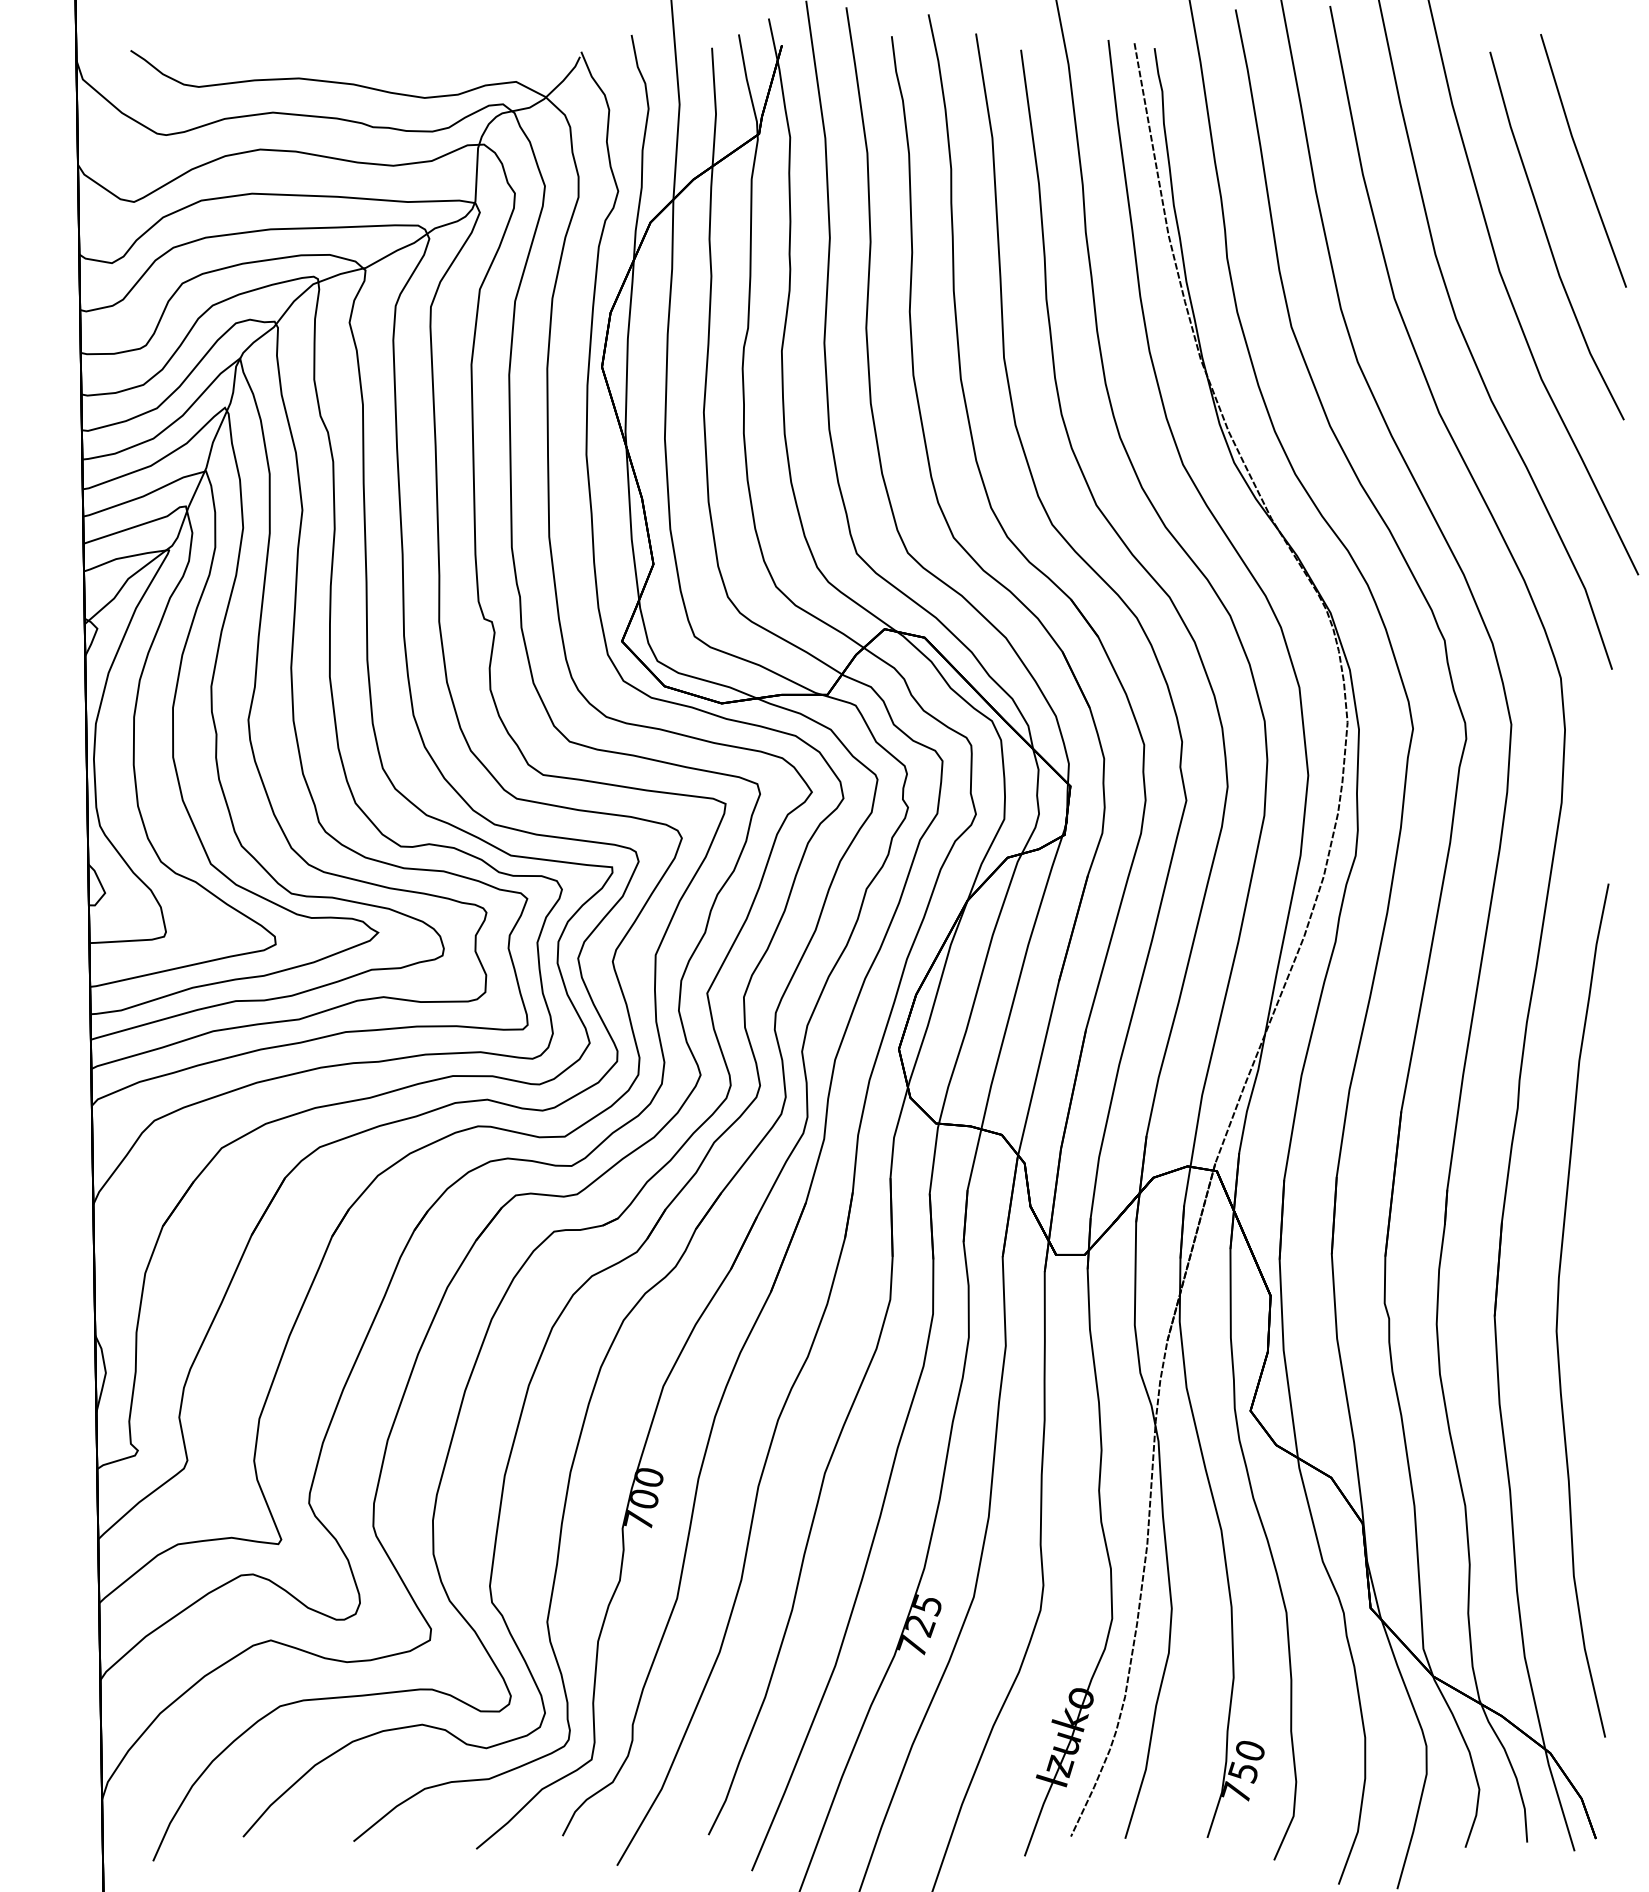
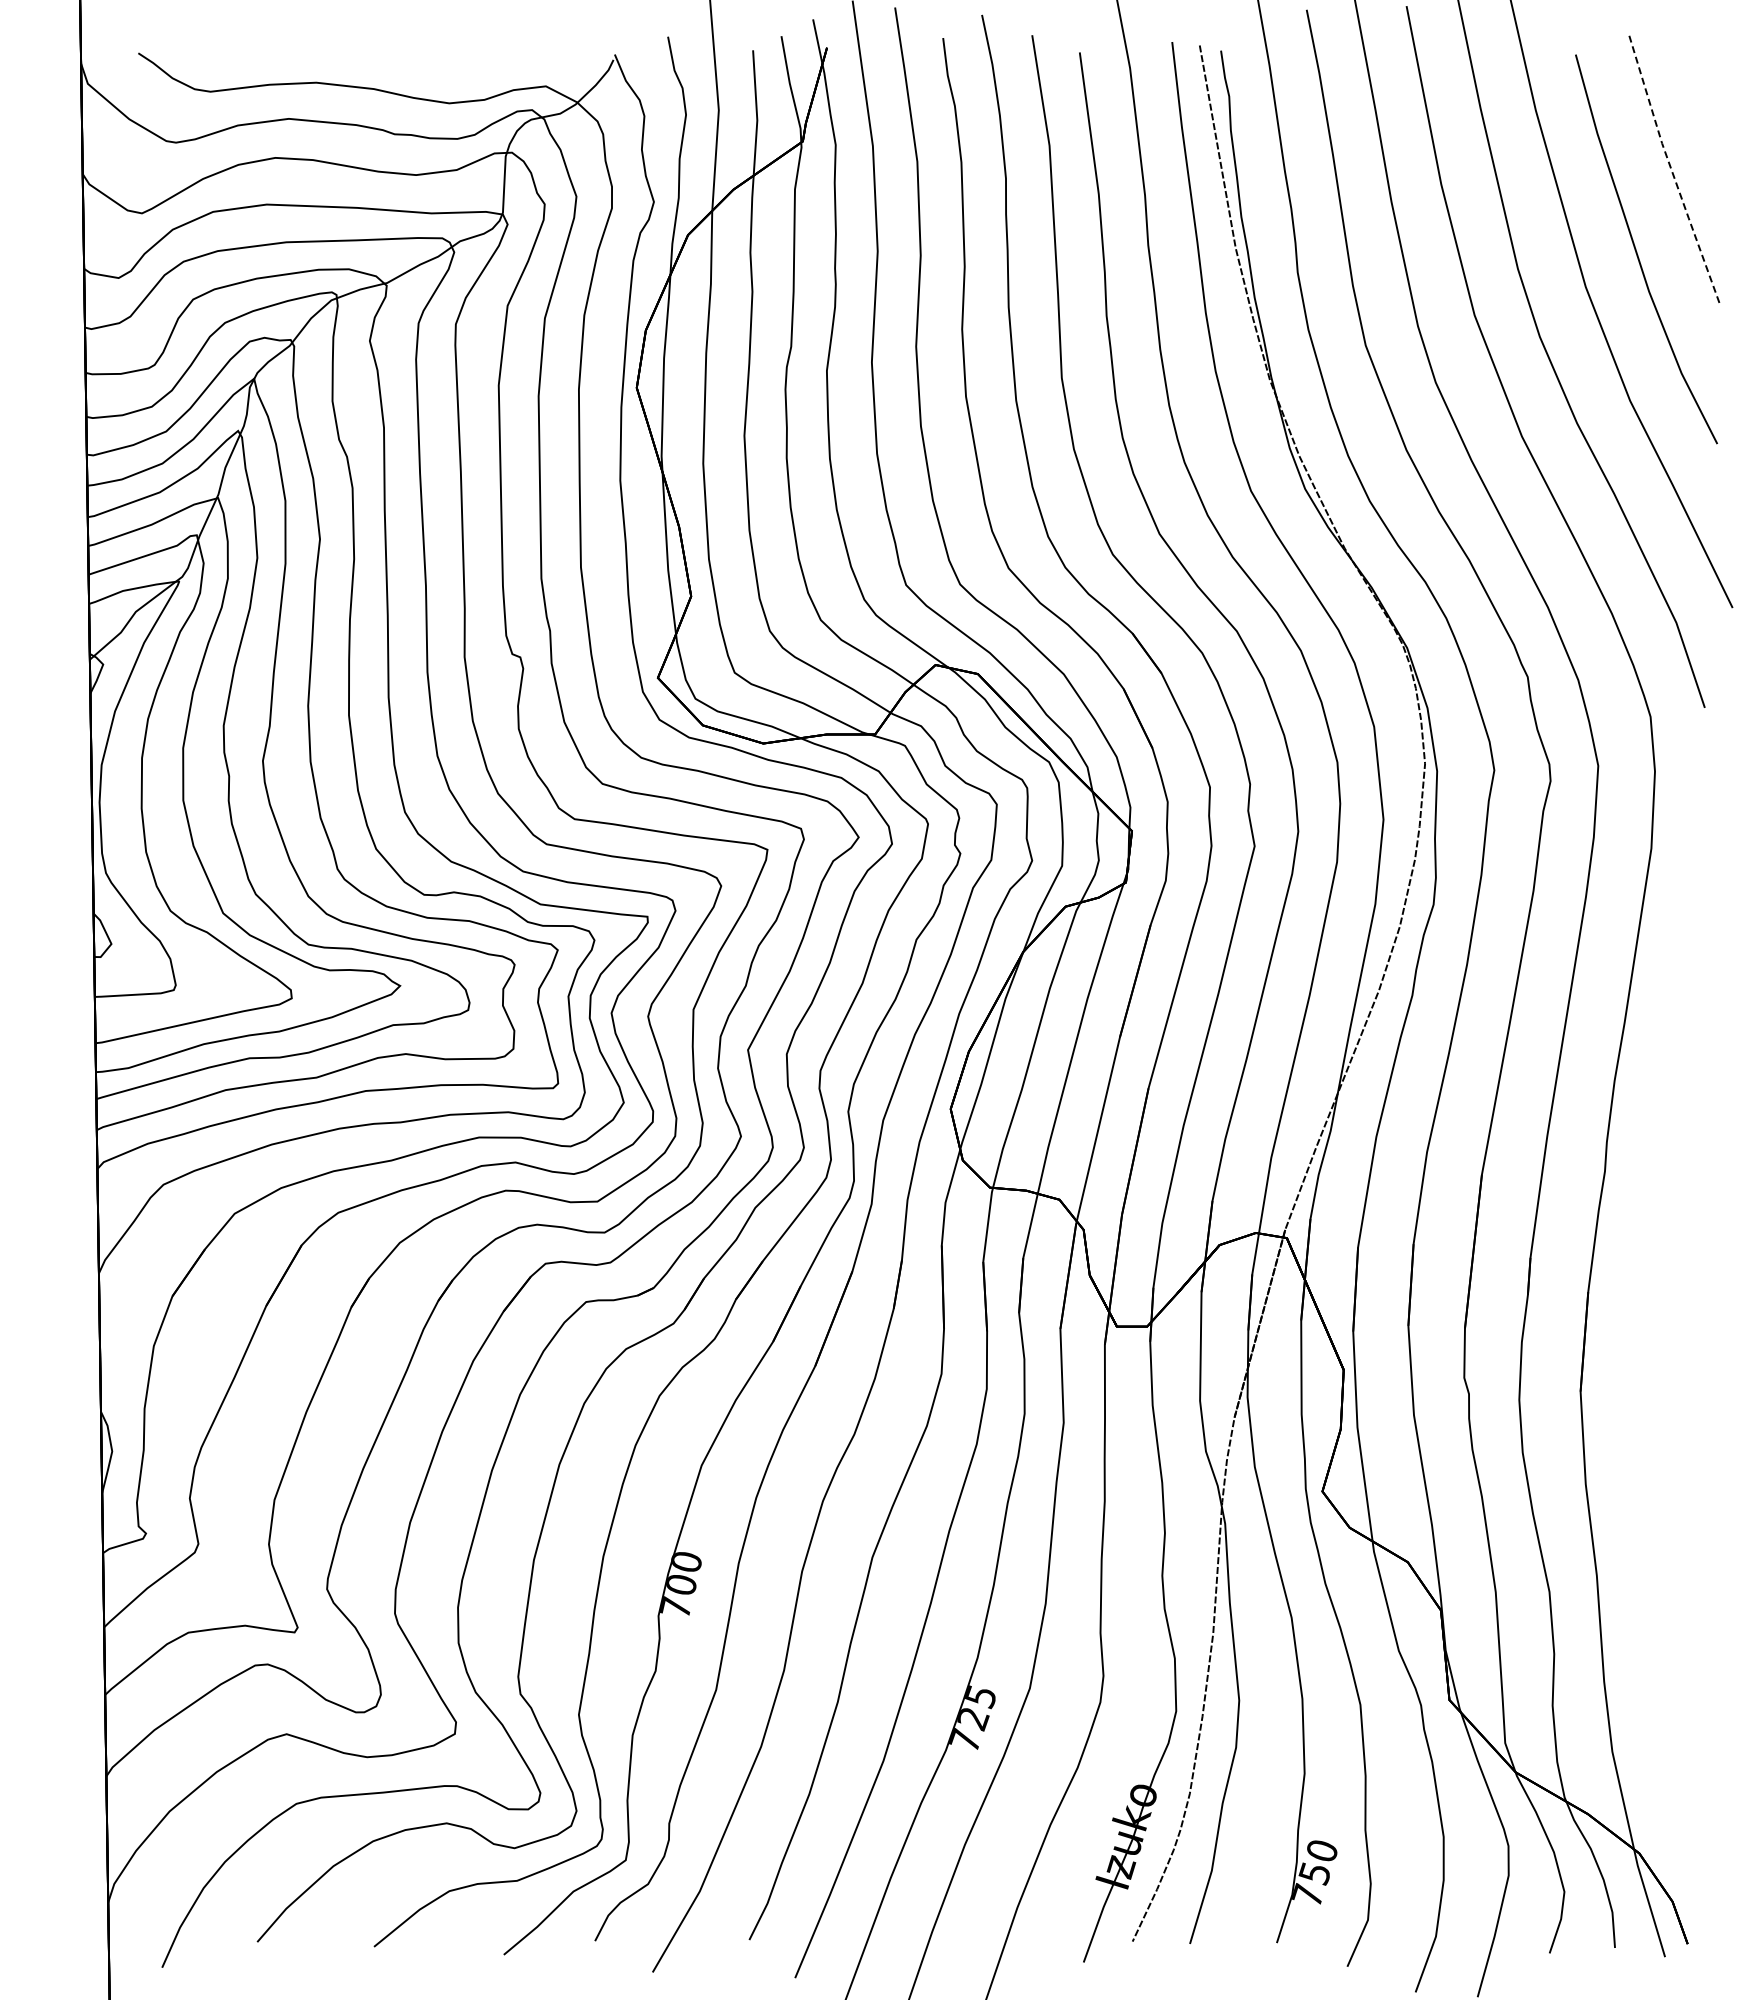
line: (1581, 162) -> (1672, 171), solid -> dashed
curve: (1558, 1306) -> (1648, 1381), removed

